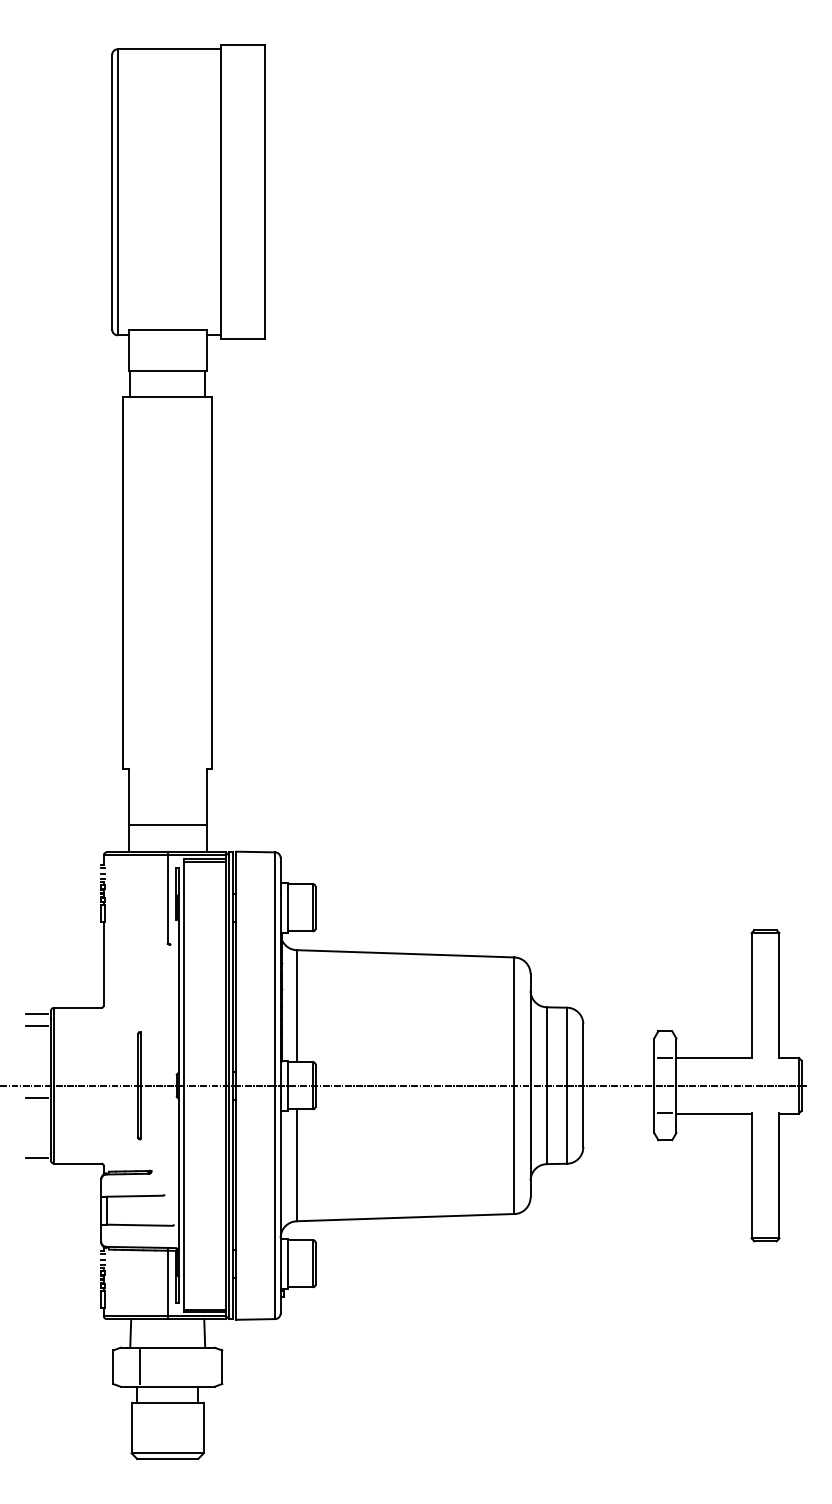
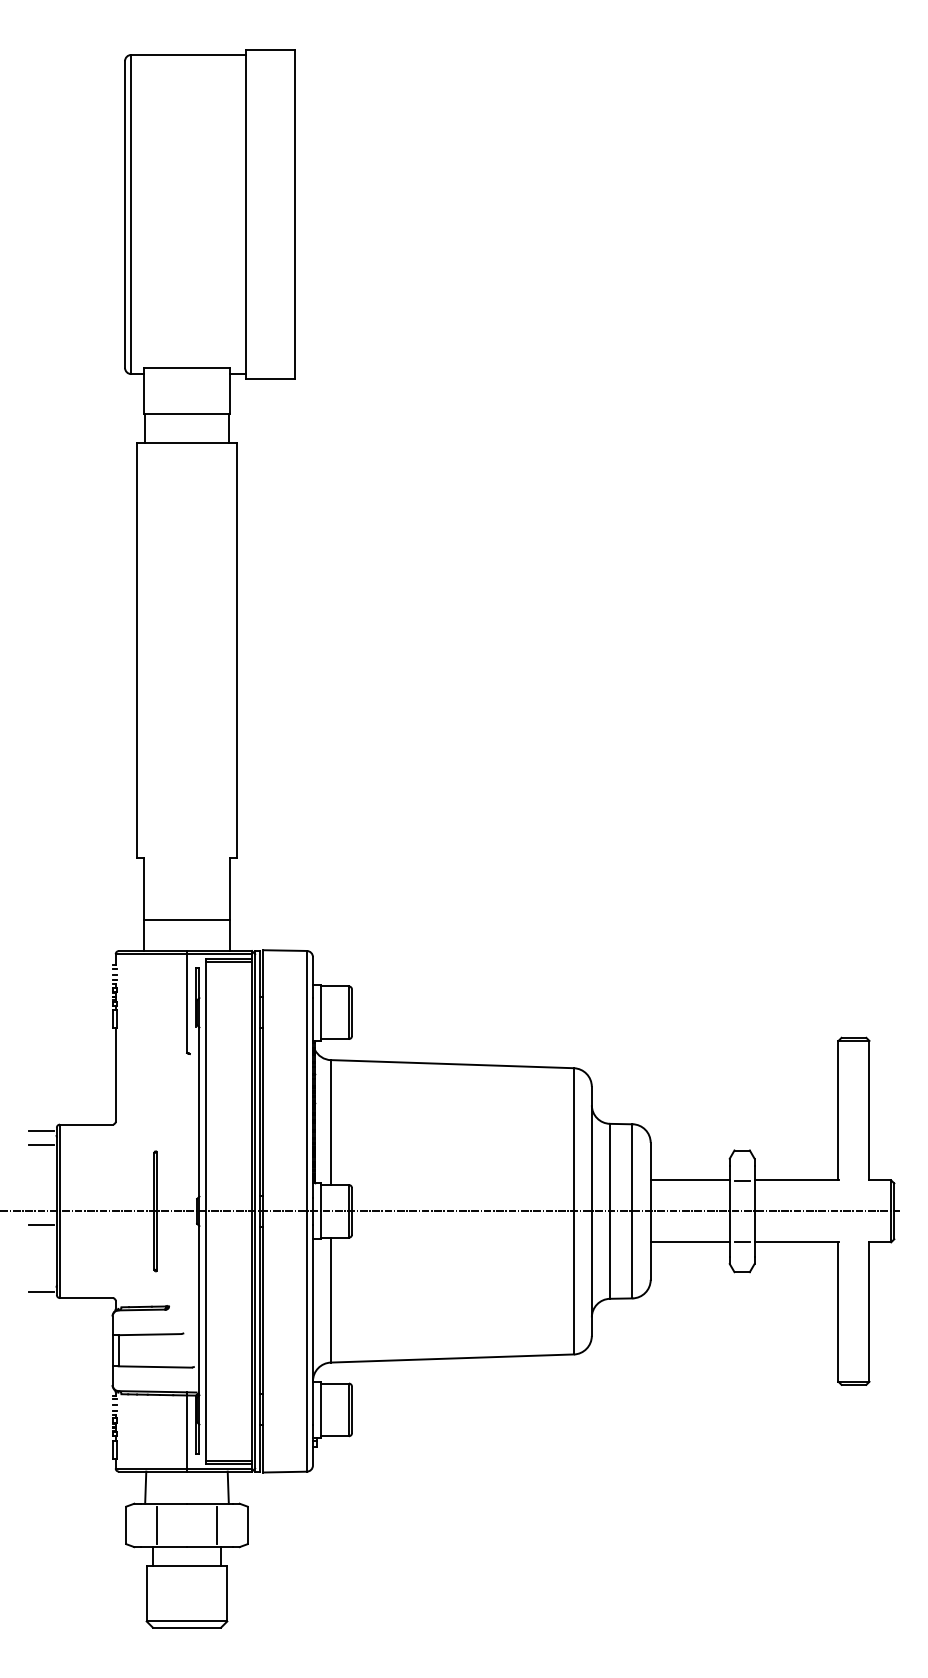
line: (618, 1057) -> (689, 1179), added
line: (618, 1113) -> (689, 1242), added
line: (195, 1367) -> (217, 1525), added

